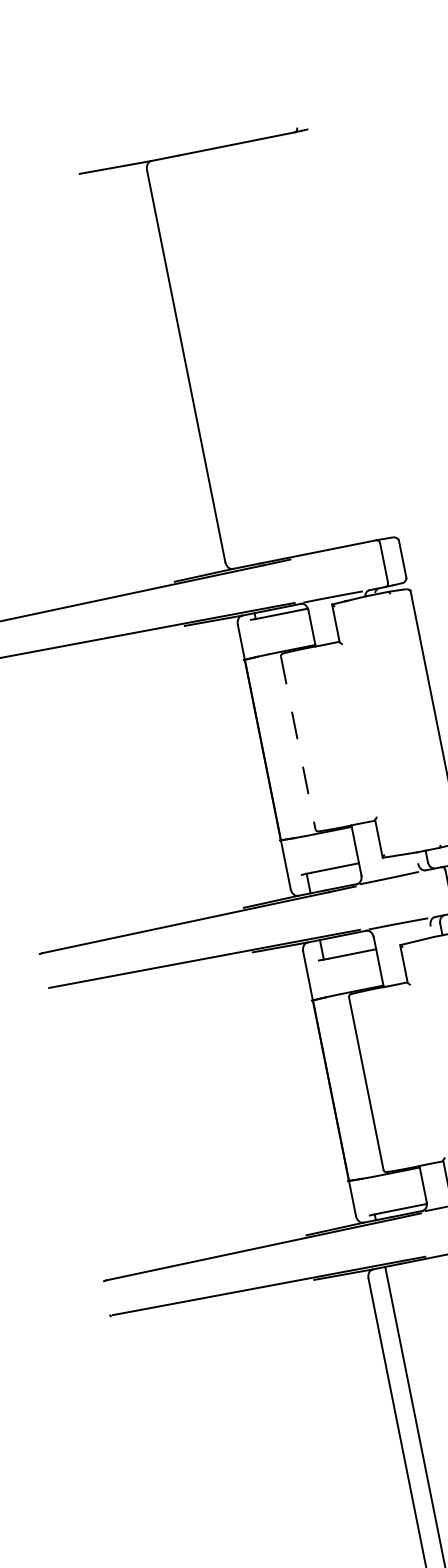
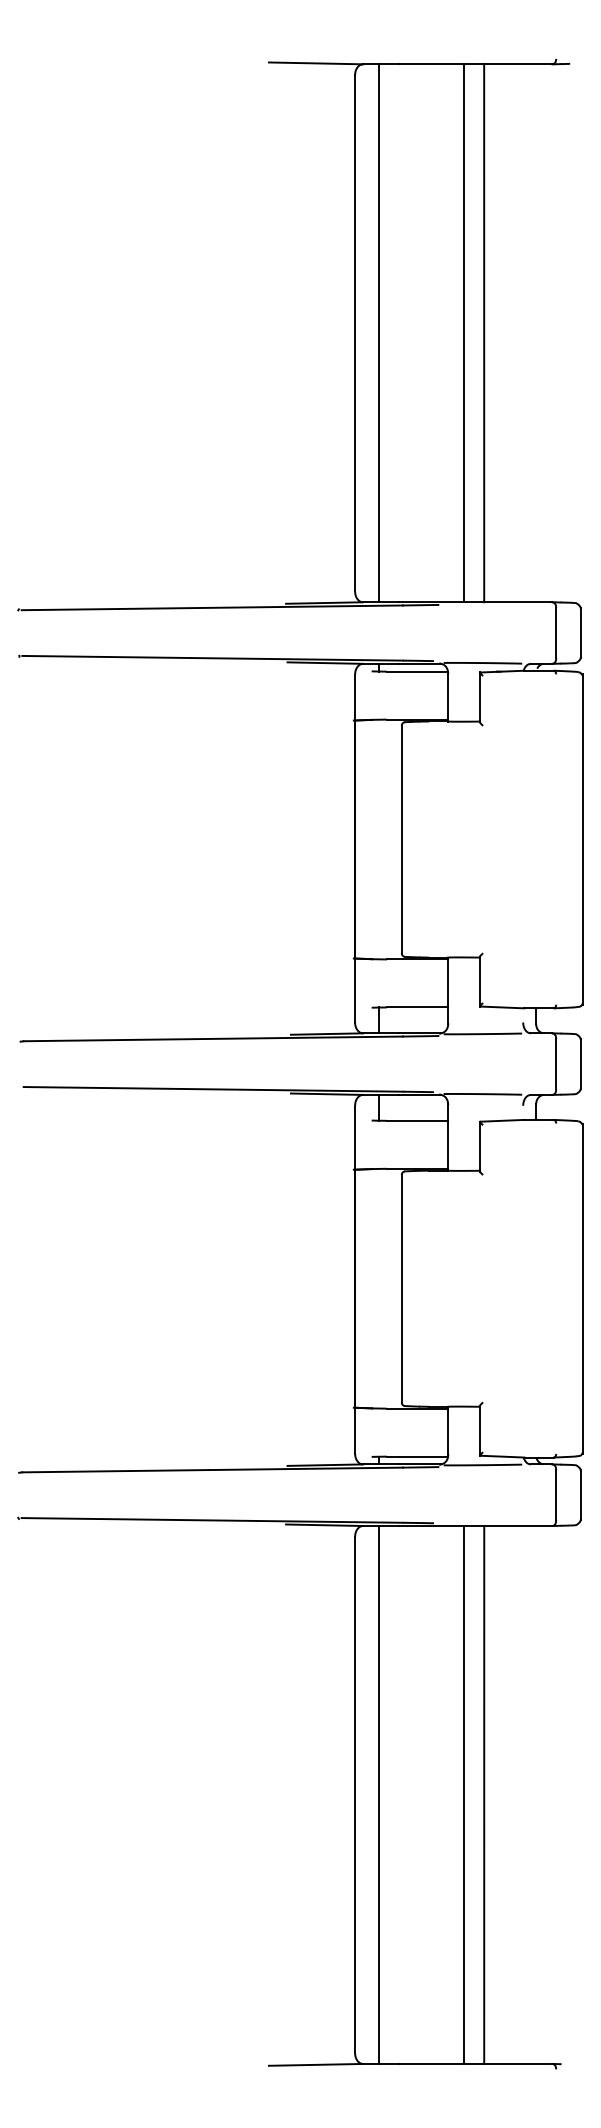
line: (284, 346) -> (484, 333), added
line: (269, 349) -> (464, 333), added
line: (204, 362) -> (379, 333), added
line: (298, 743) -> (401, 839), dashed -> solid

